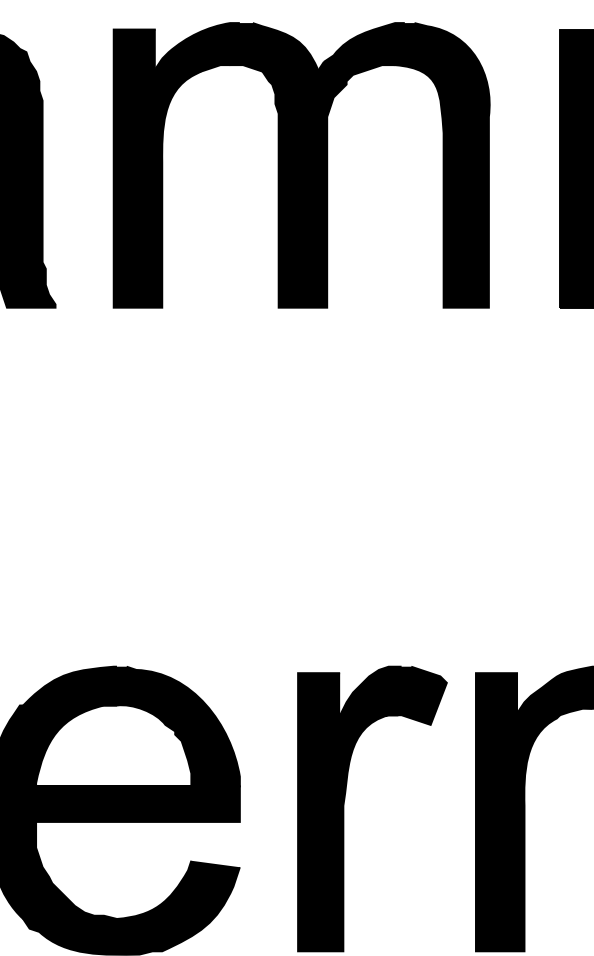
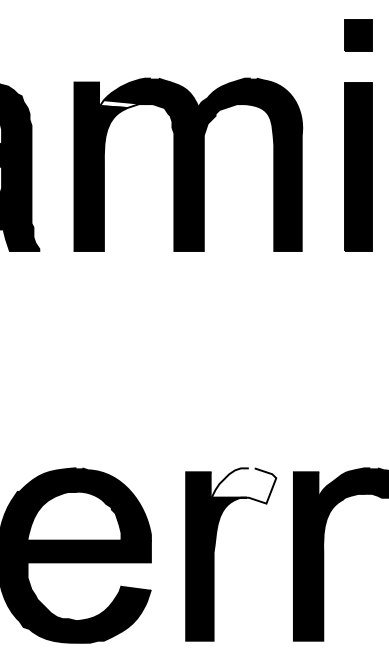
fill: (192, 65) -> (122, 104), removed
fill: (392, 694) -> (243, 485), removed

